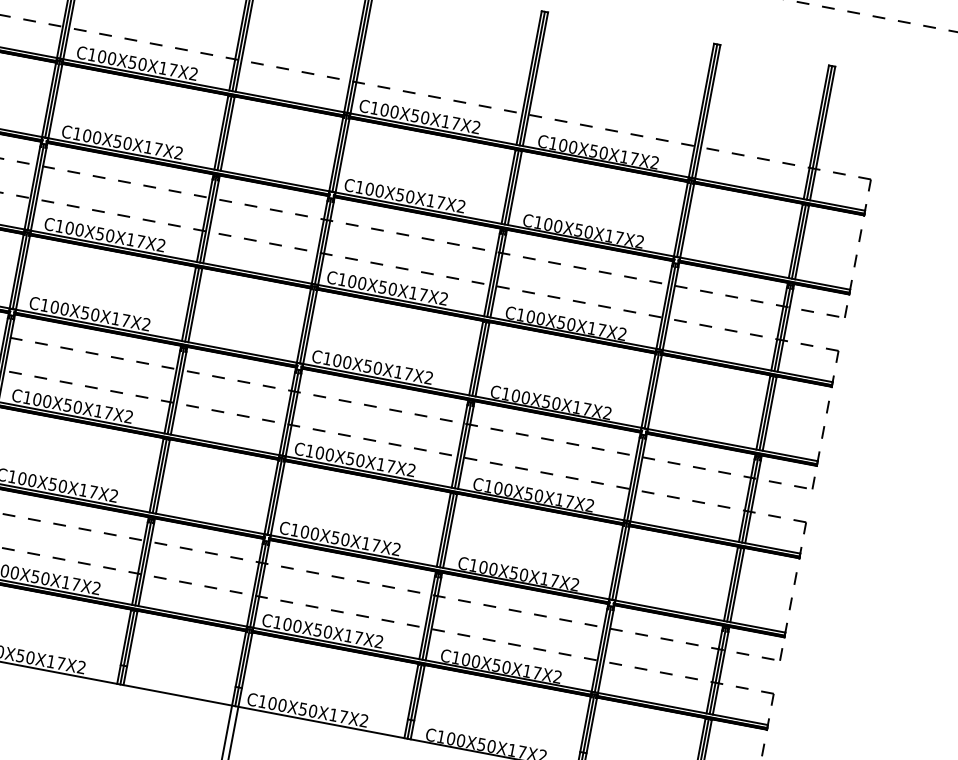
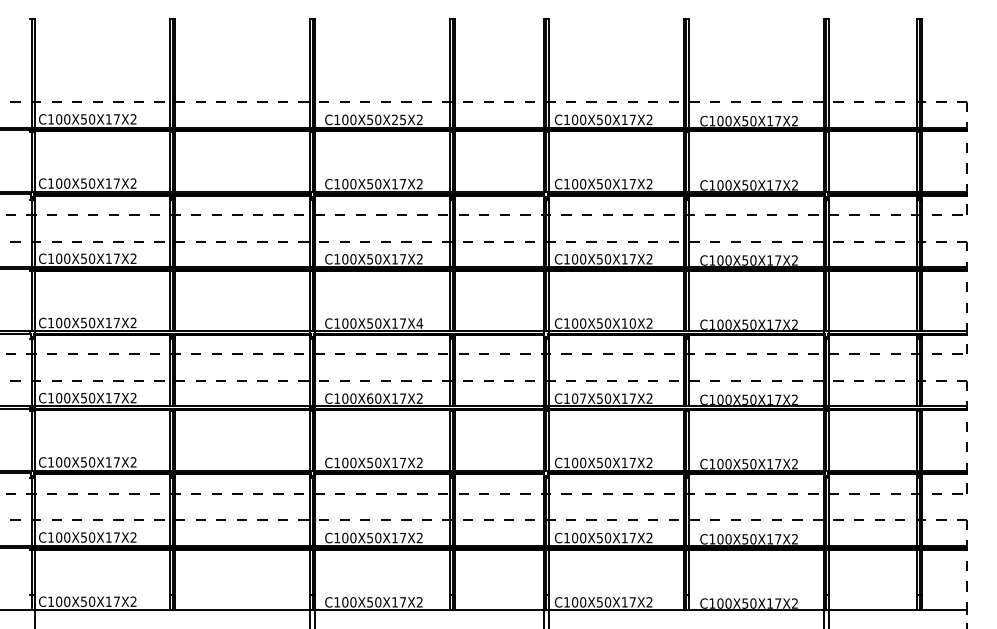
text: (167, 68) -> (398, 119), C100X50X17X2 -> C100X50X25X2
text: (146, 324) -> (419, 323), C100X50X17X2 -> C100X50X17X4
text: (408, 373) -> (632, 323), C100X50X17X2 -> C100X50X10X2
text: (68, 405) -> (370, 398), C100X50X17X2 -> C100X60X17X2
text: (330, 454) -> (583, 398), C100X50X17X2 -> C107X50X17X2

